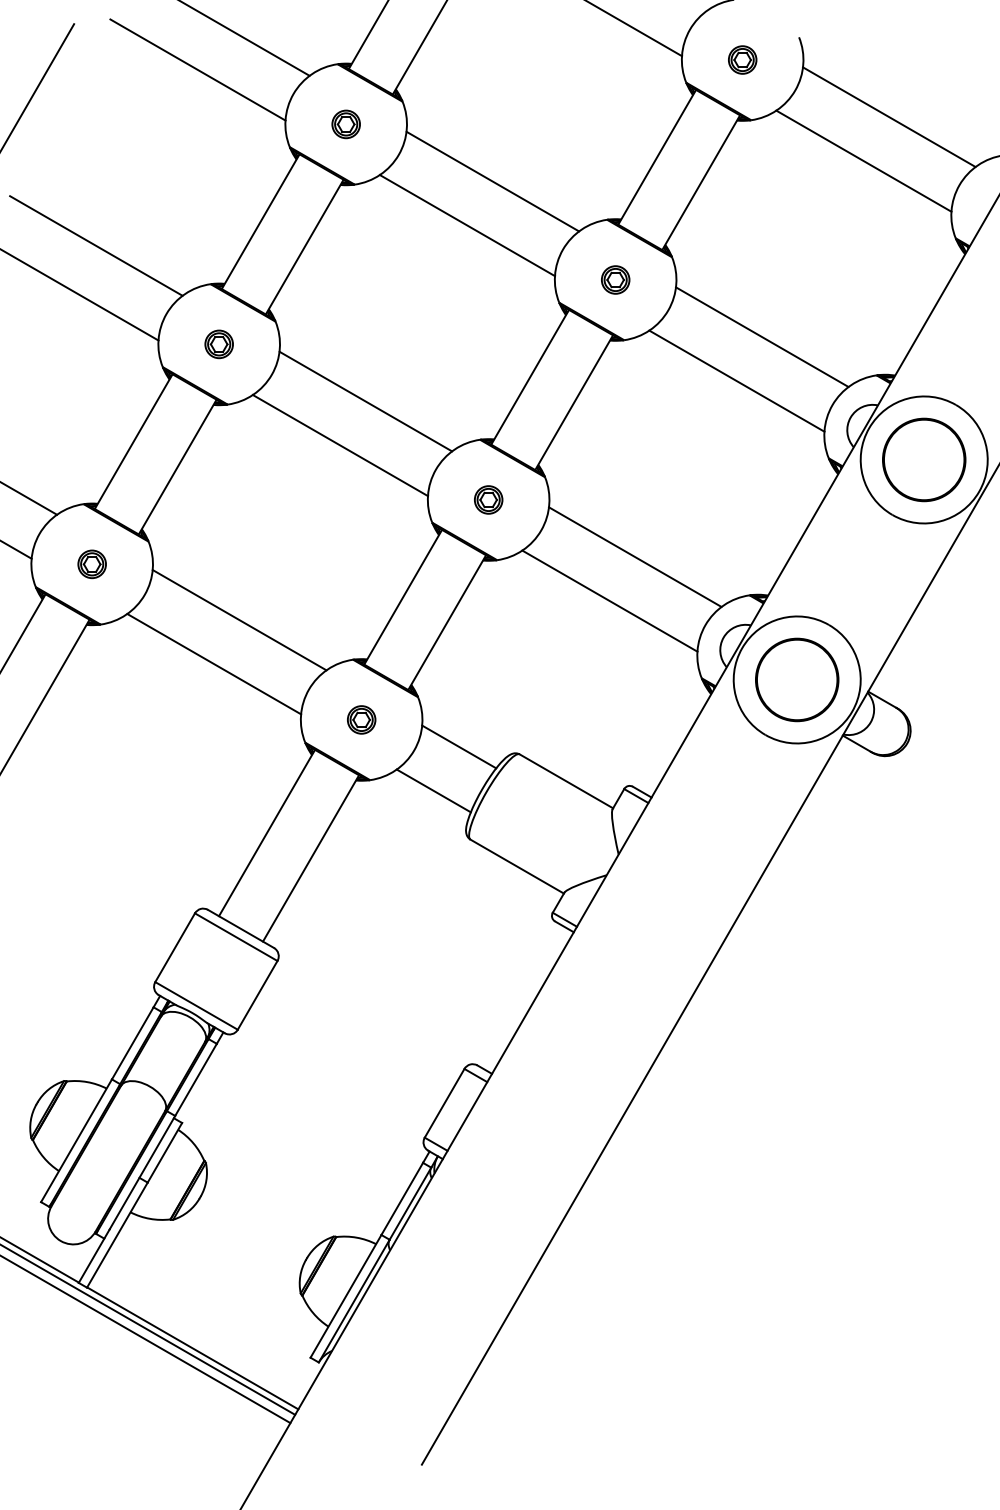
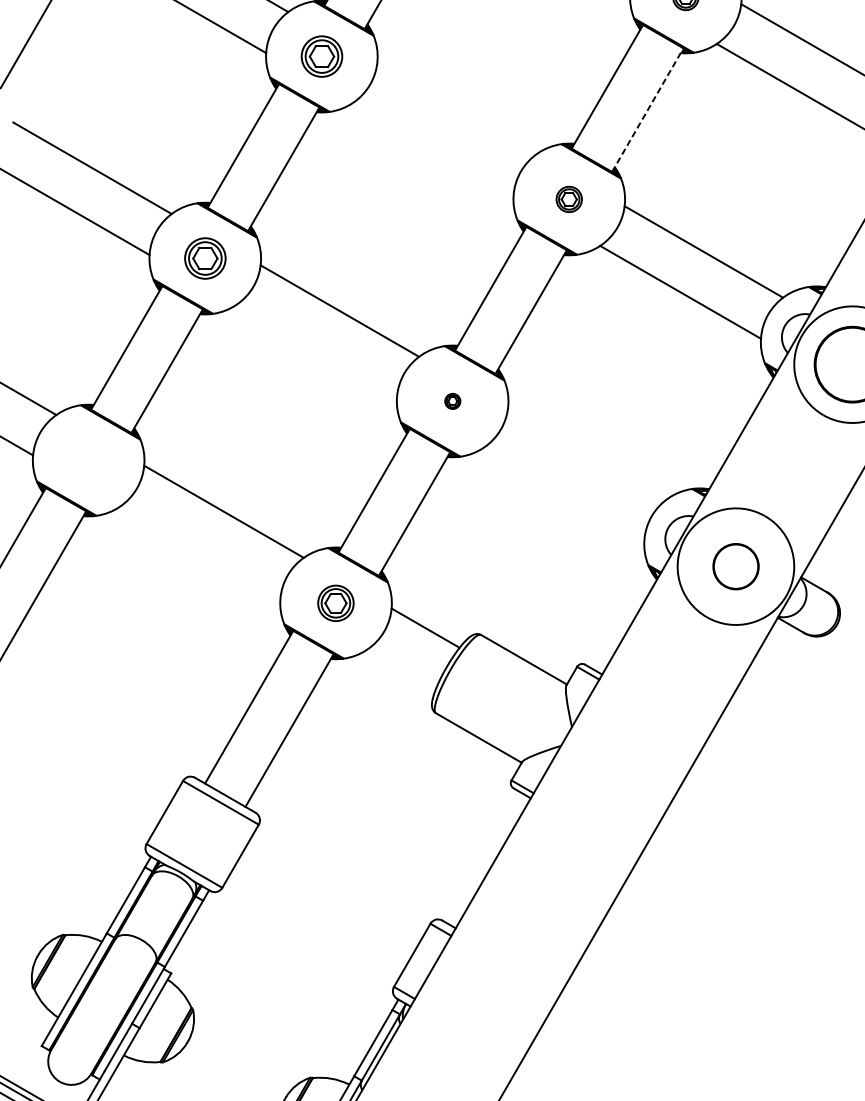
part: (345, 124) -> (321, 56), size x1.6
line: (492, 181) -> (456, 109), removed
line: (701, 182) -> (648, 109), solid -> dashed
line: (466, 225) -> (432, 149), removed
part: (218, 344) -> (204, 258), size x1.6
line: (339, 445) -> (315, 351), removed
part: (488, 499) -> (452, 400), size x0.6
line: (635, 556) -> (587, 453), removed
part: (91, 564) -> (88, 460), removed
line: (609, 600) -> (563, 493), removed
line: (214, 664) -> (200, 552), removed
part: (797, 679) -> (736, 566), size x0.6
part: (361, 719) -> (335, 602), size x1.4
line: (433, 790) -> (402, 668), removed

